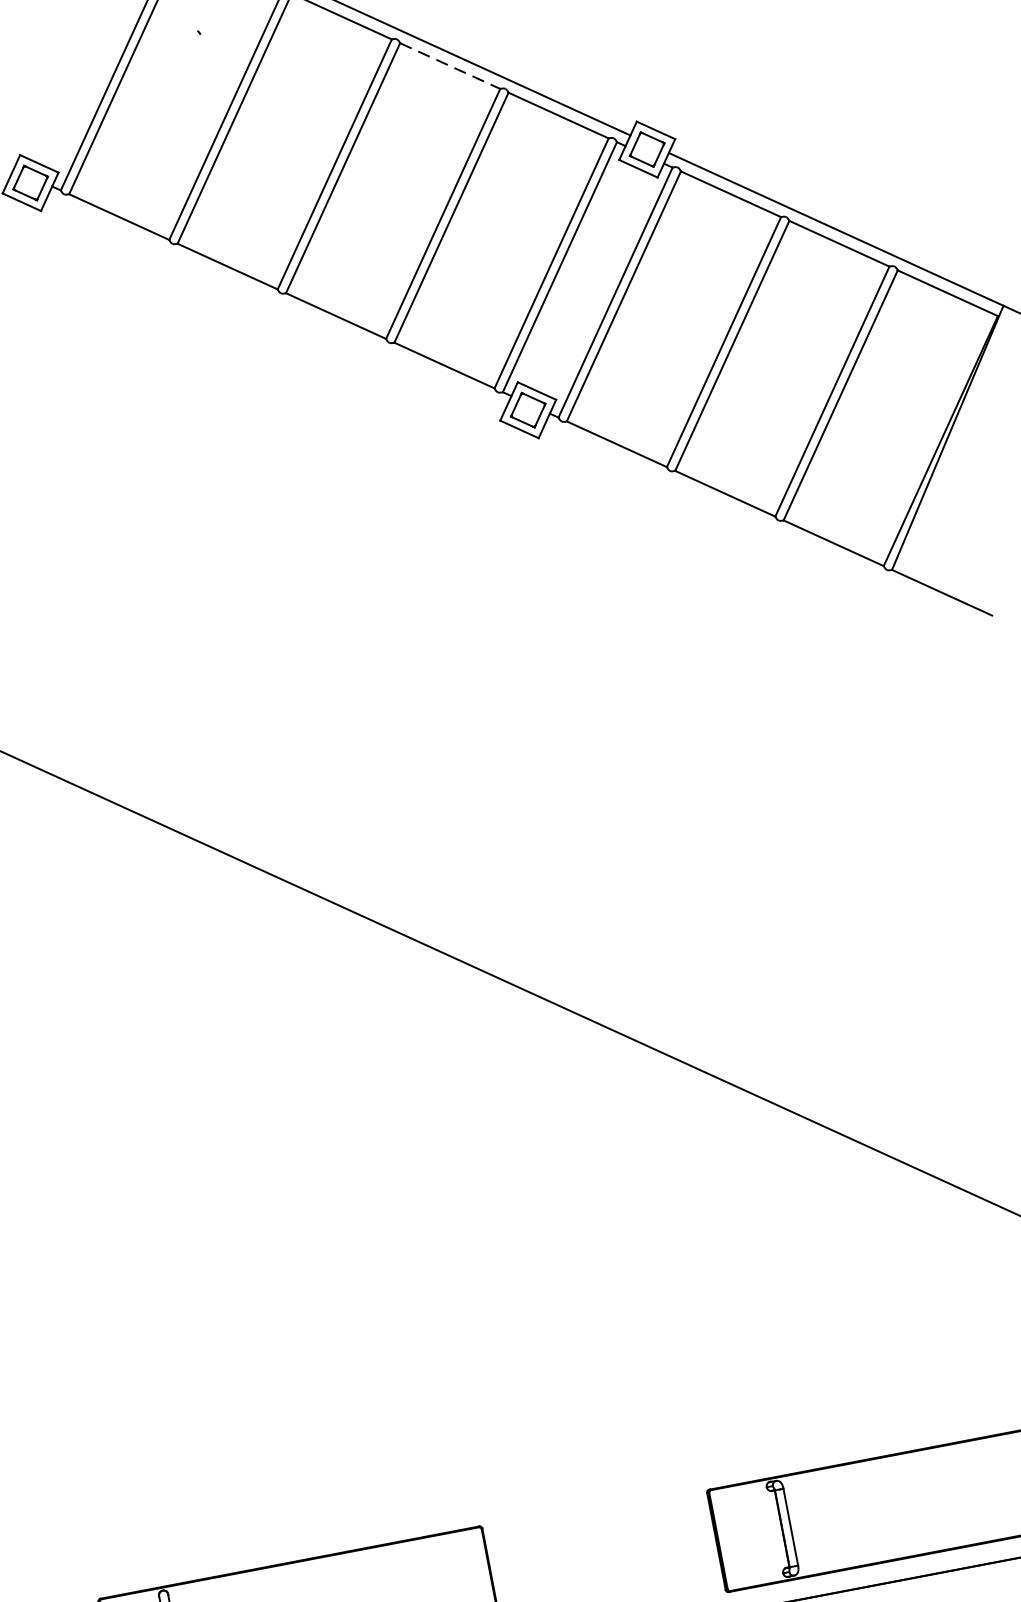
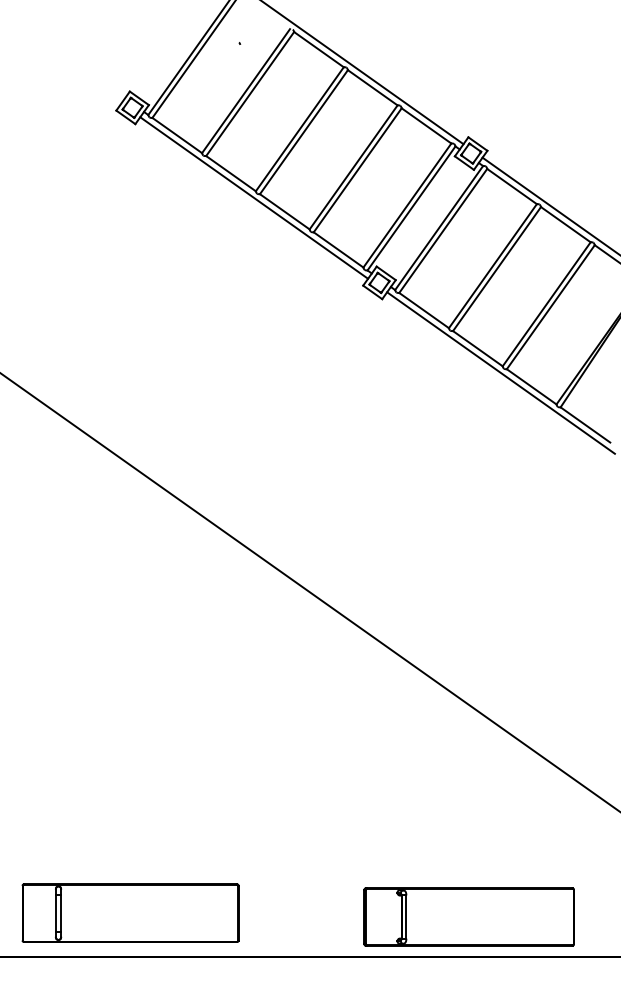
line: (451, 67) -> (373, 88), dashed -> solid
line: (277, 300) -> (254, 197), added
line: (773, 528) -> (500, 372), added

